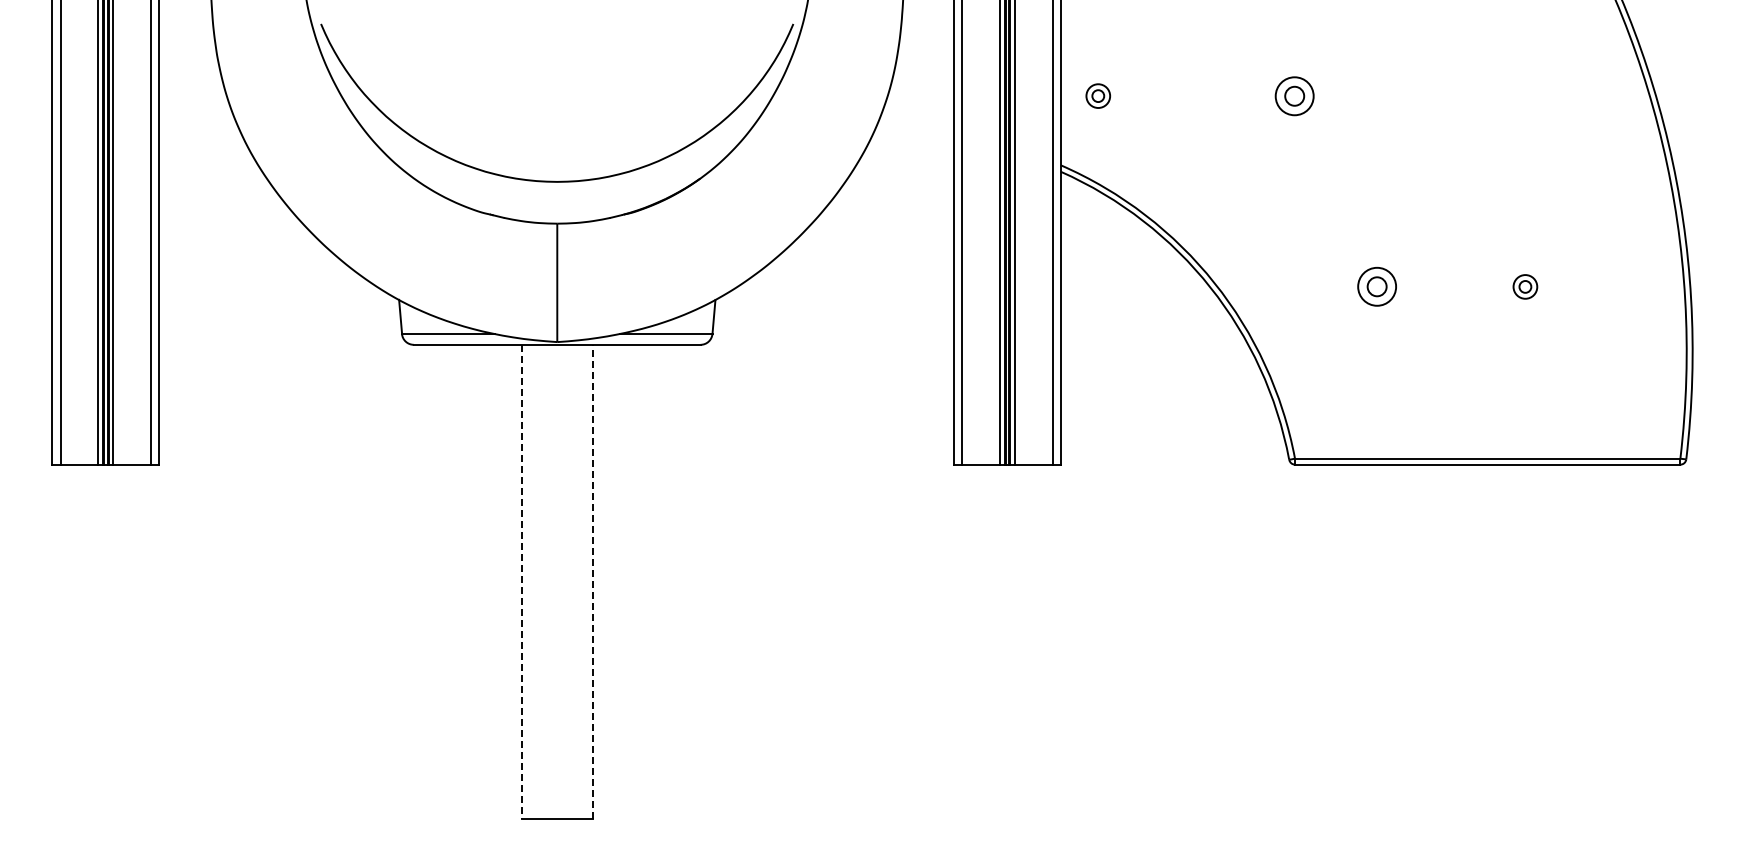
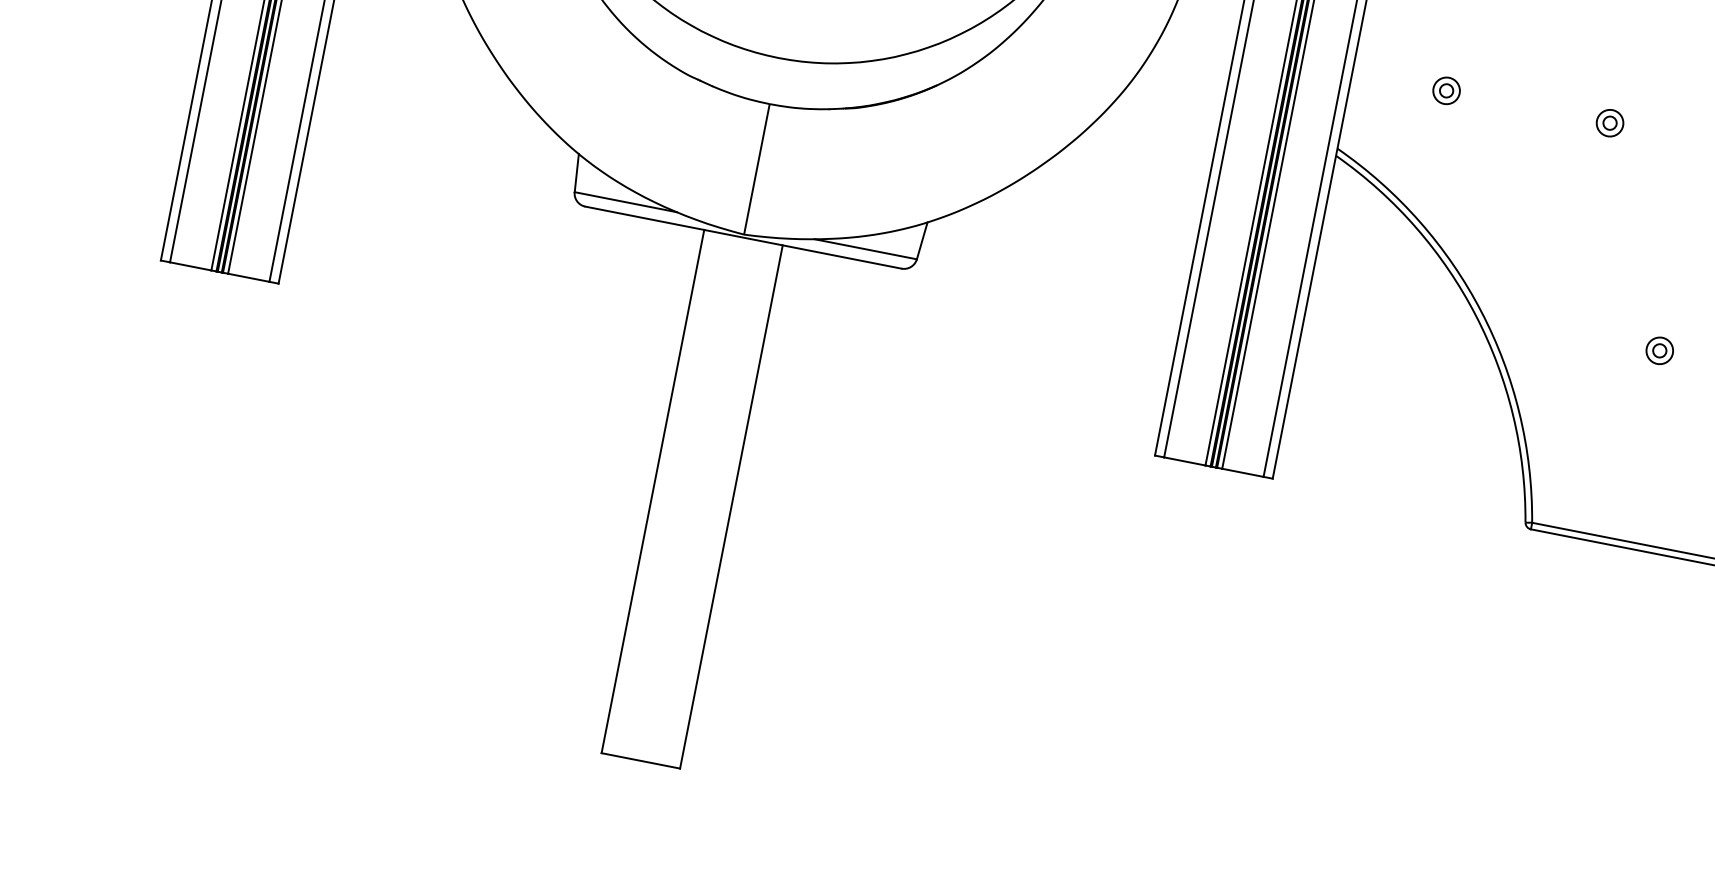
part: (1098, 95) -> (1446, 90), moved
part: (1294, 96) -> (1609, 123), size x0.62
part: (1376, 286) -> (1659, 350), size x0.62
line: (592, 581) -> (731, 506), dashed -> solid
line: (521, 582) -> (652, 491), dashed -> solid

